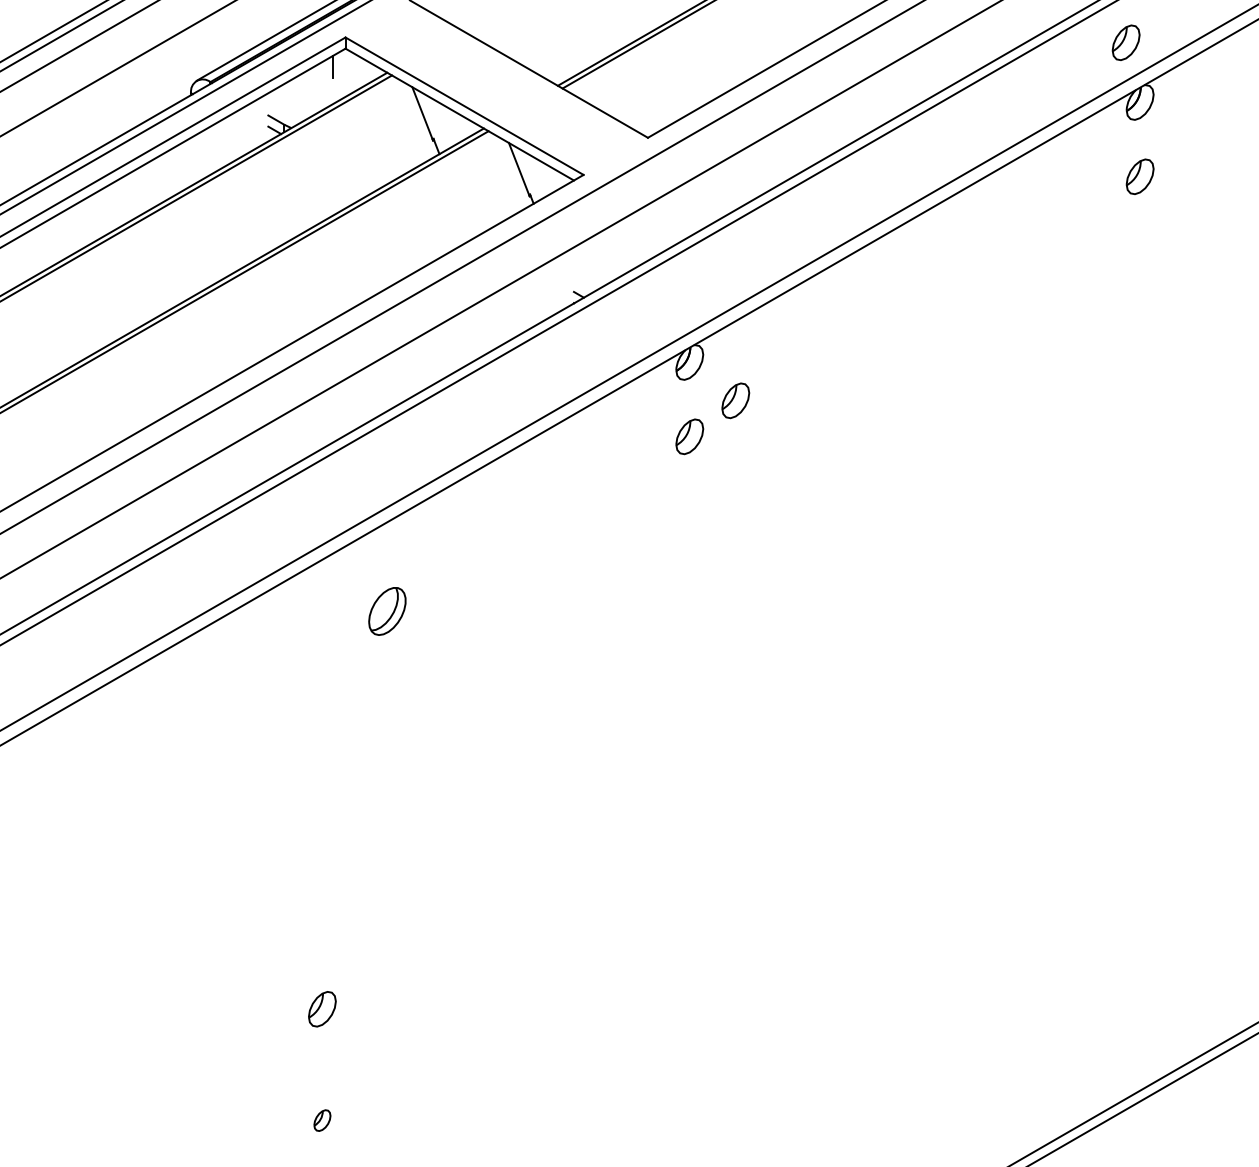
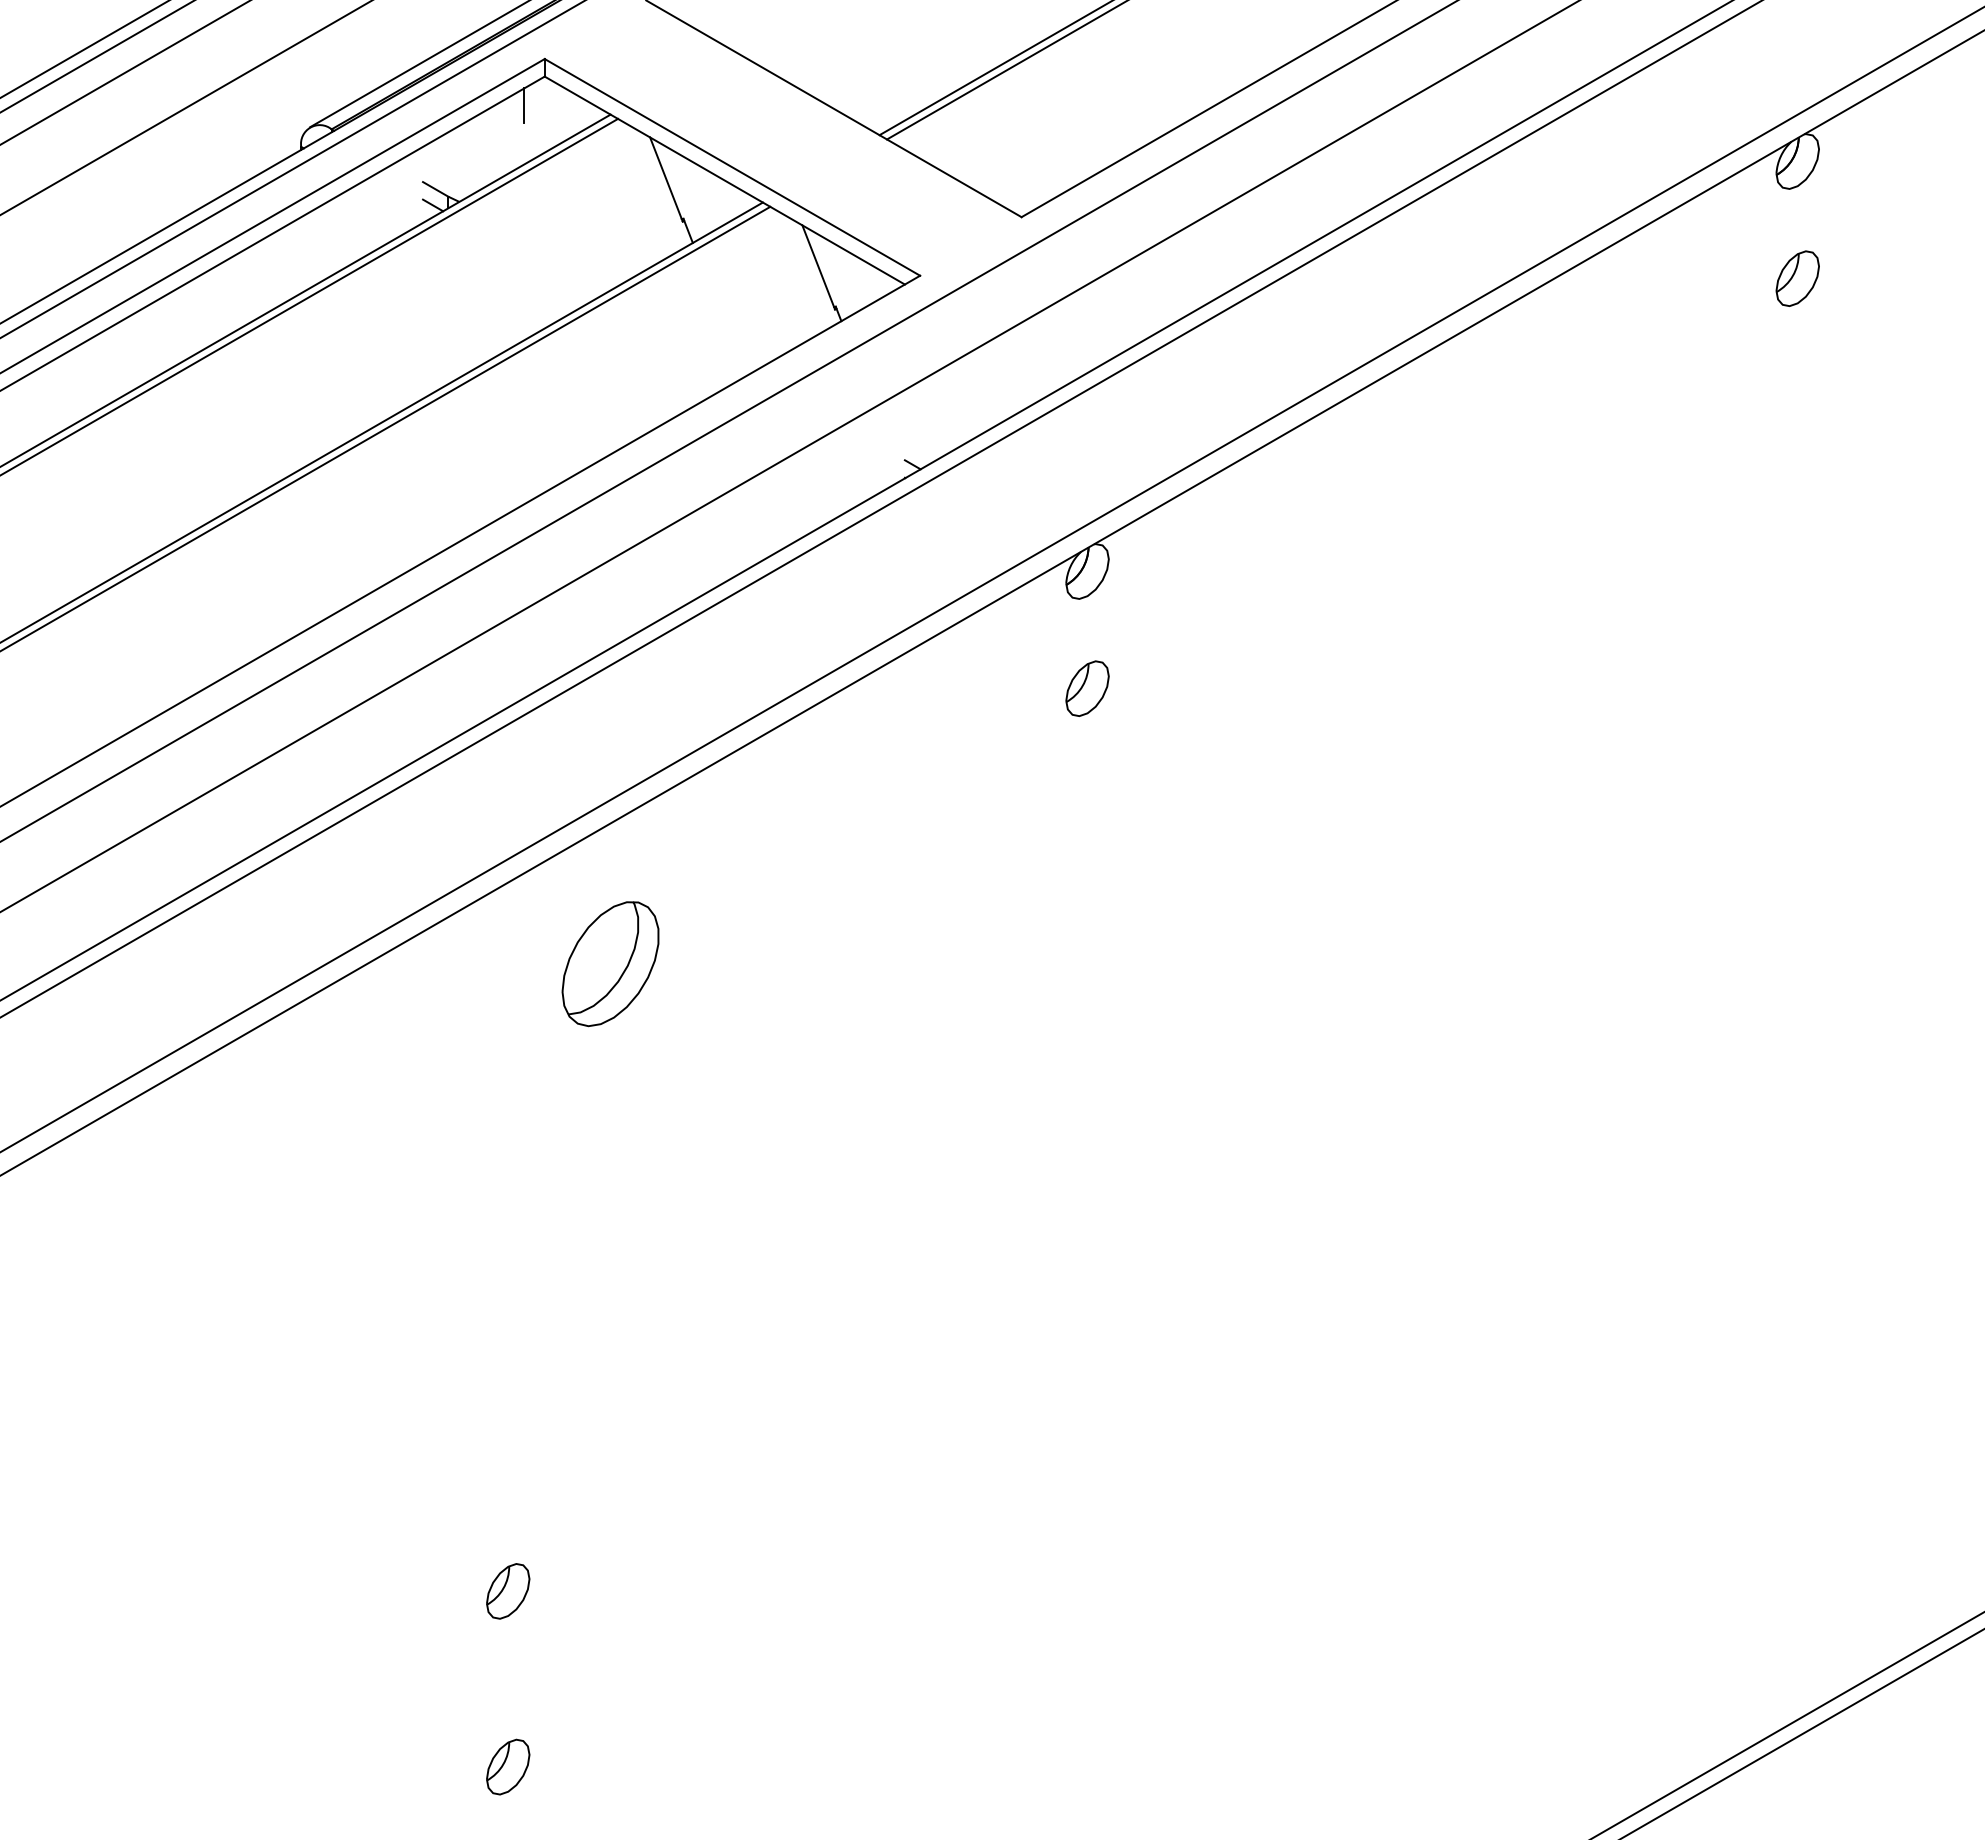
part: (1125, 42) -> (1774, 66), removed
part: (735, 400) -> (1159, 631), removed
part: (387, 611) -> (610, 964), size x1.67
part: (322, 1120) -> (508, 1766), size x1.67

